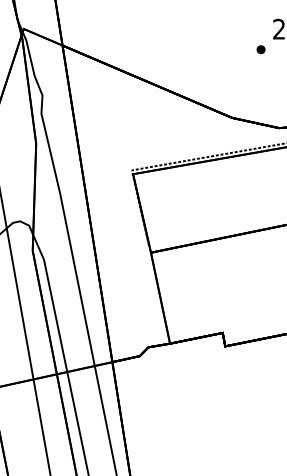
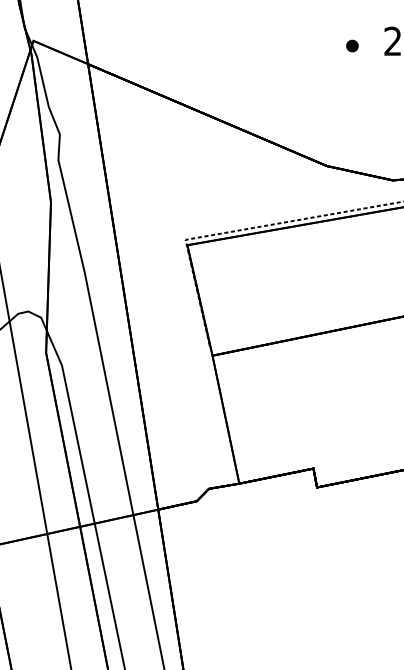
part: (261, 49) -> (352, 45), moved

